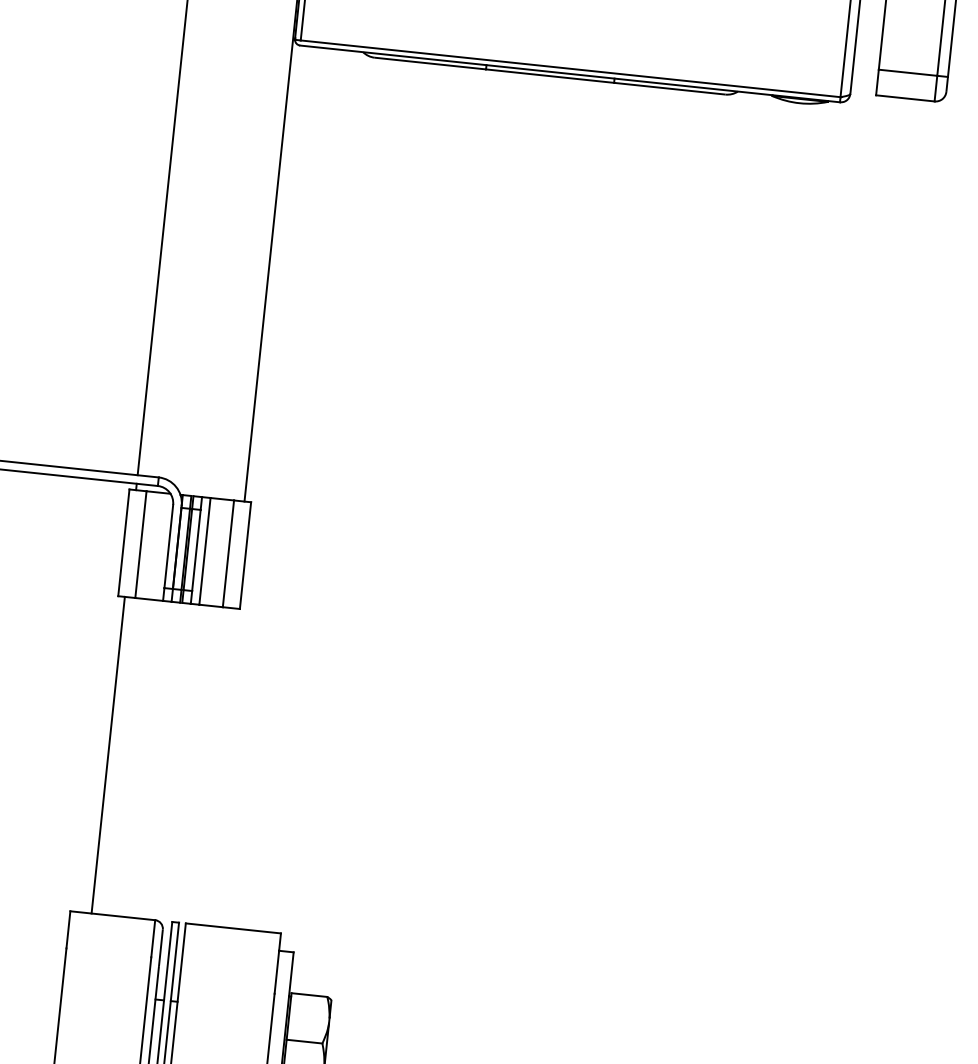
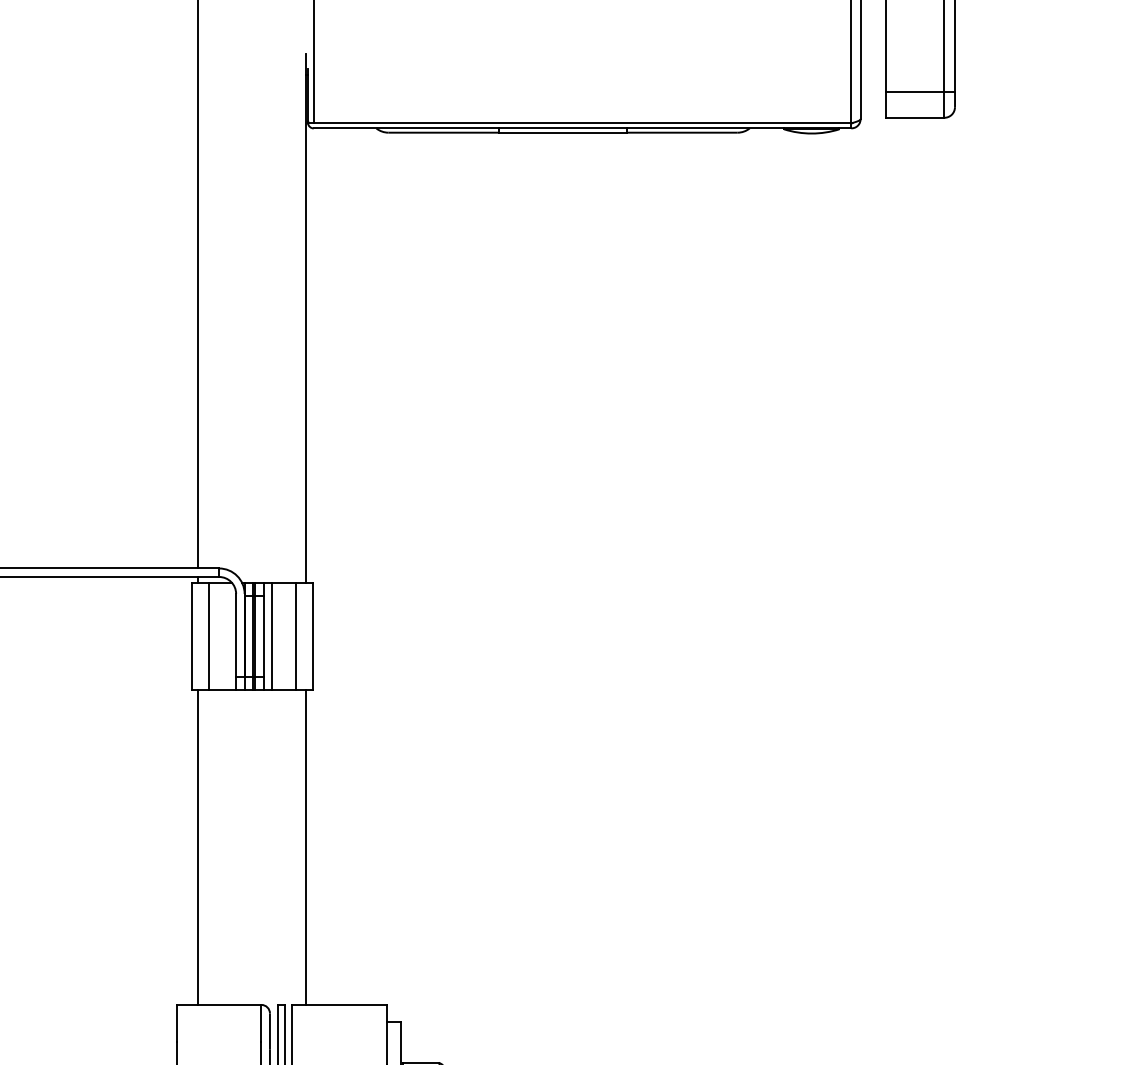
line: (217, 765) -> (306, 846), added

